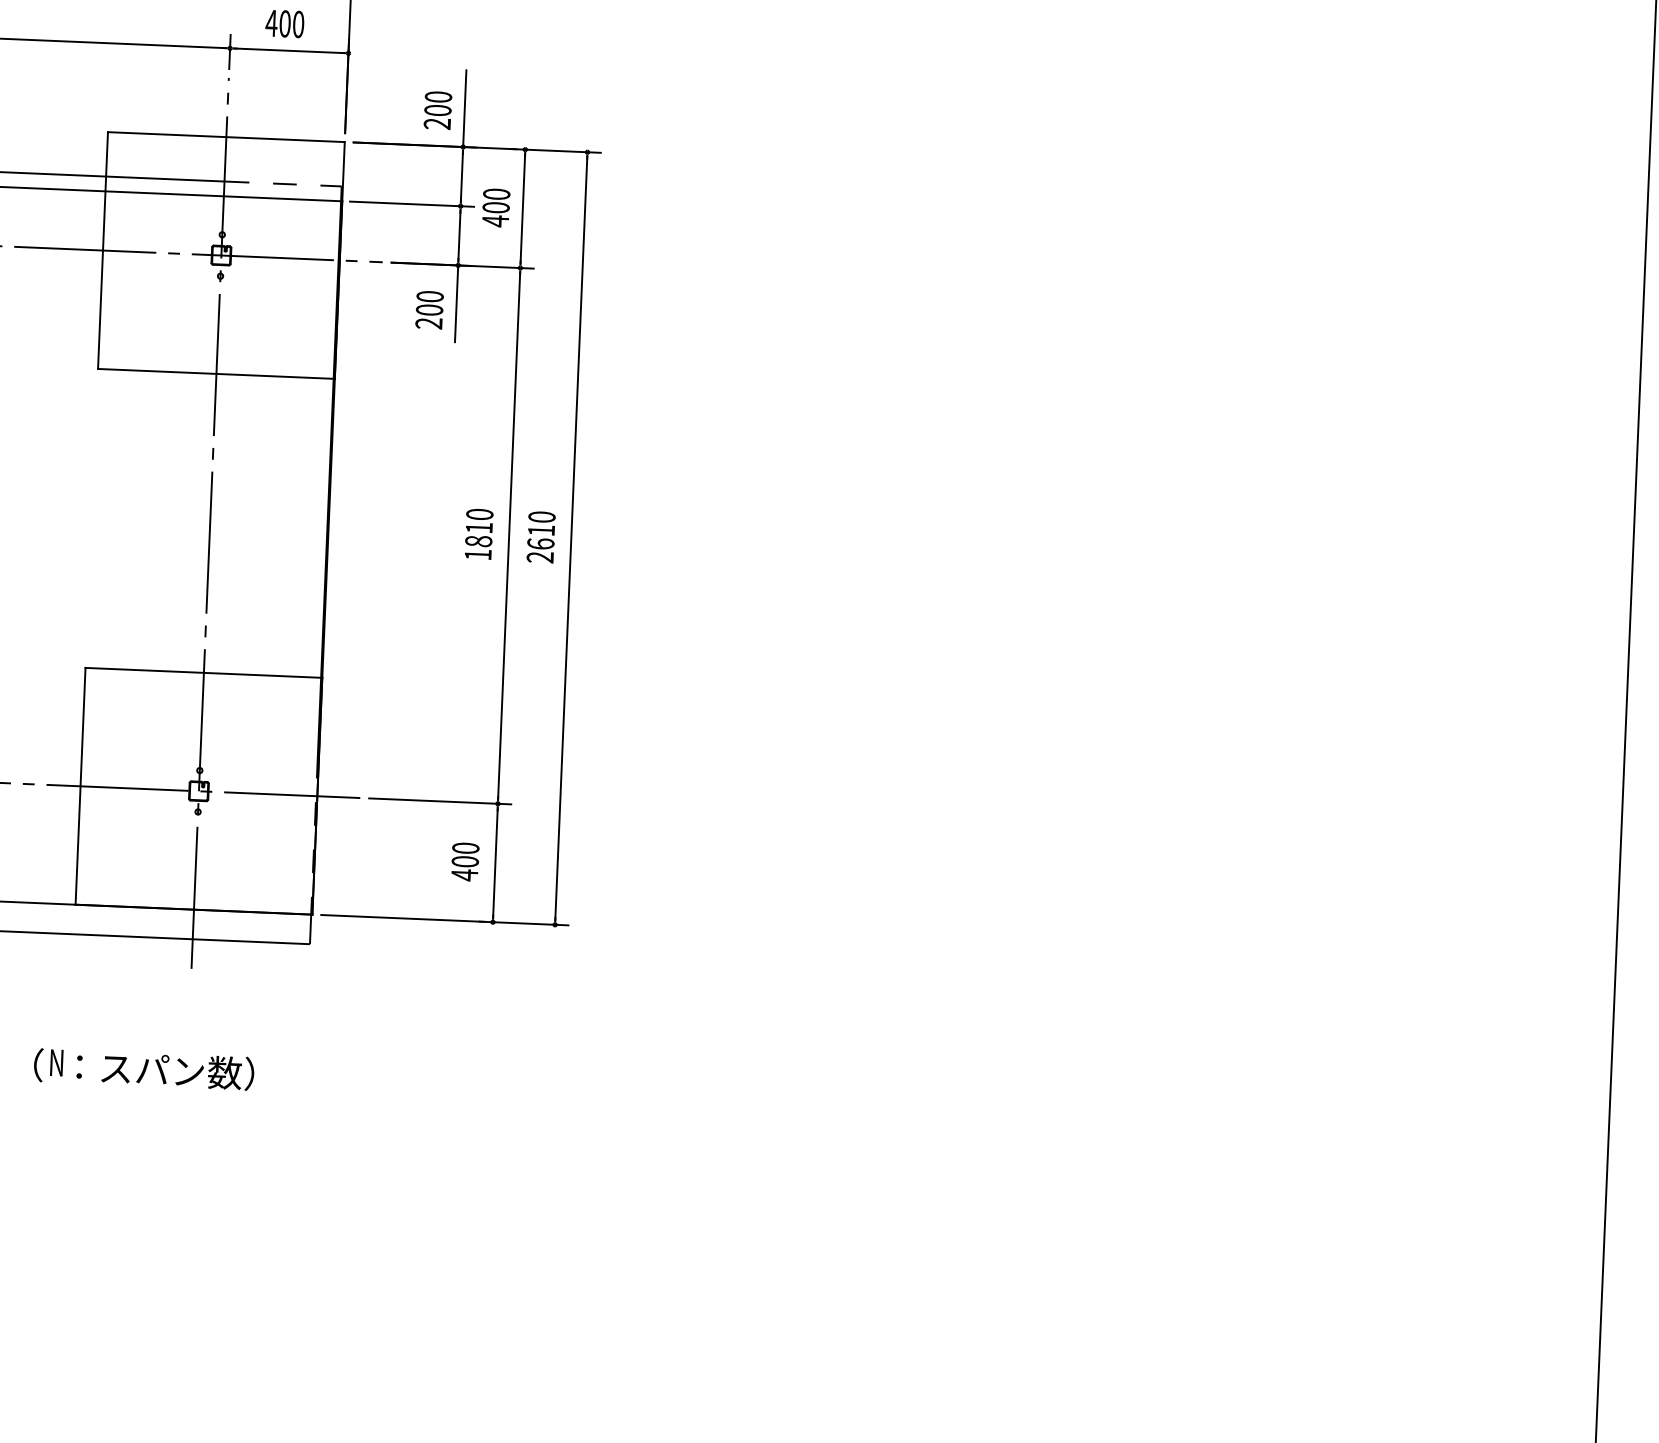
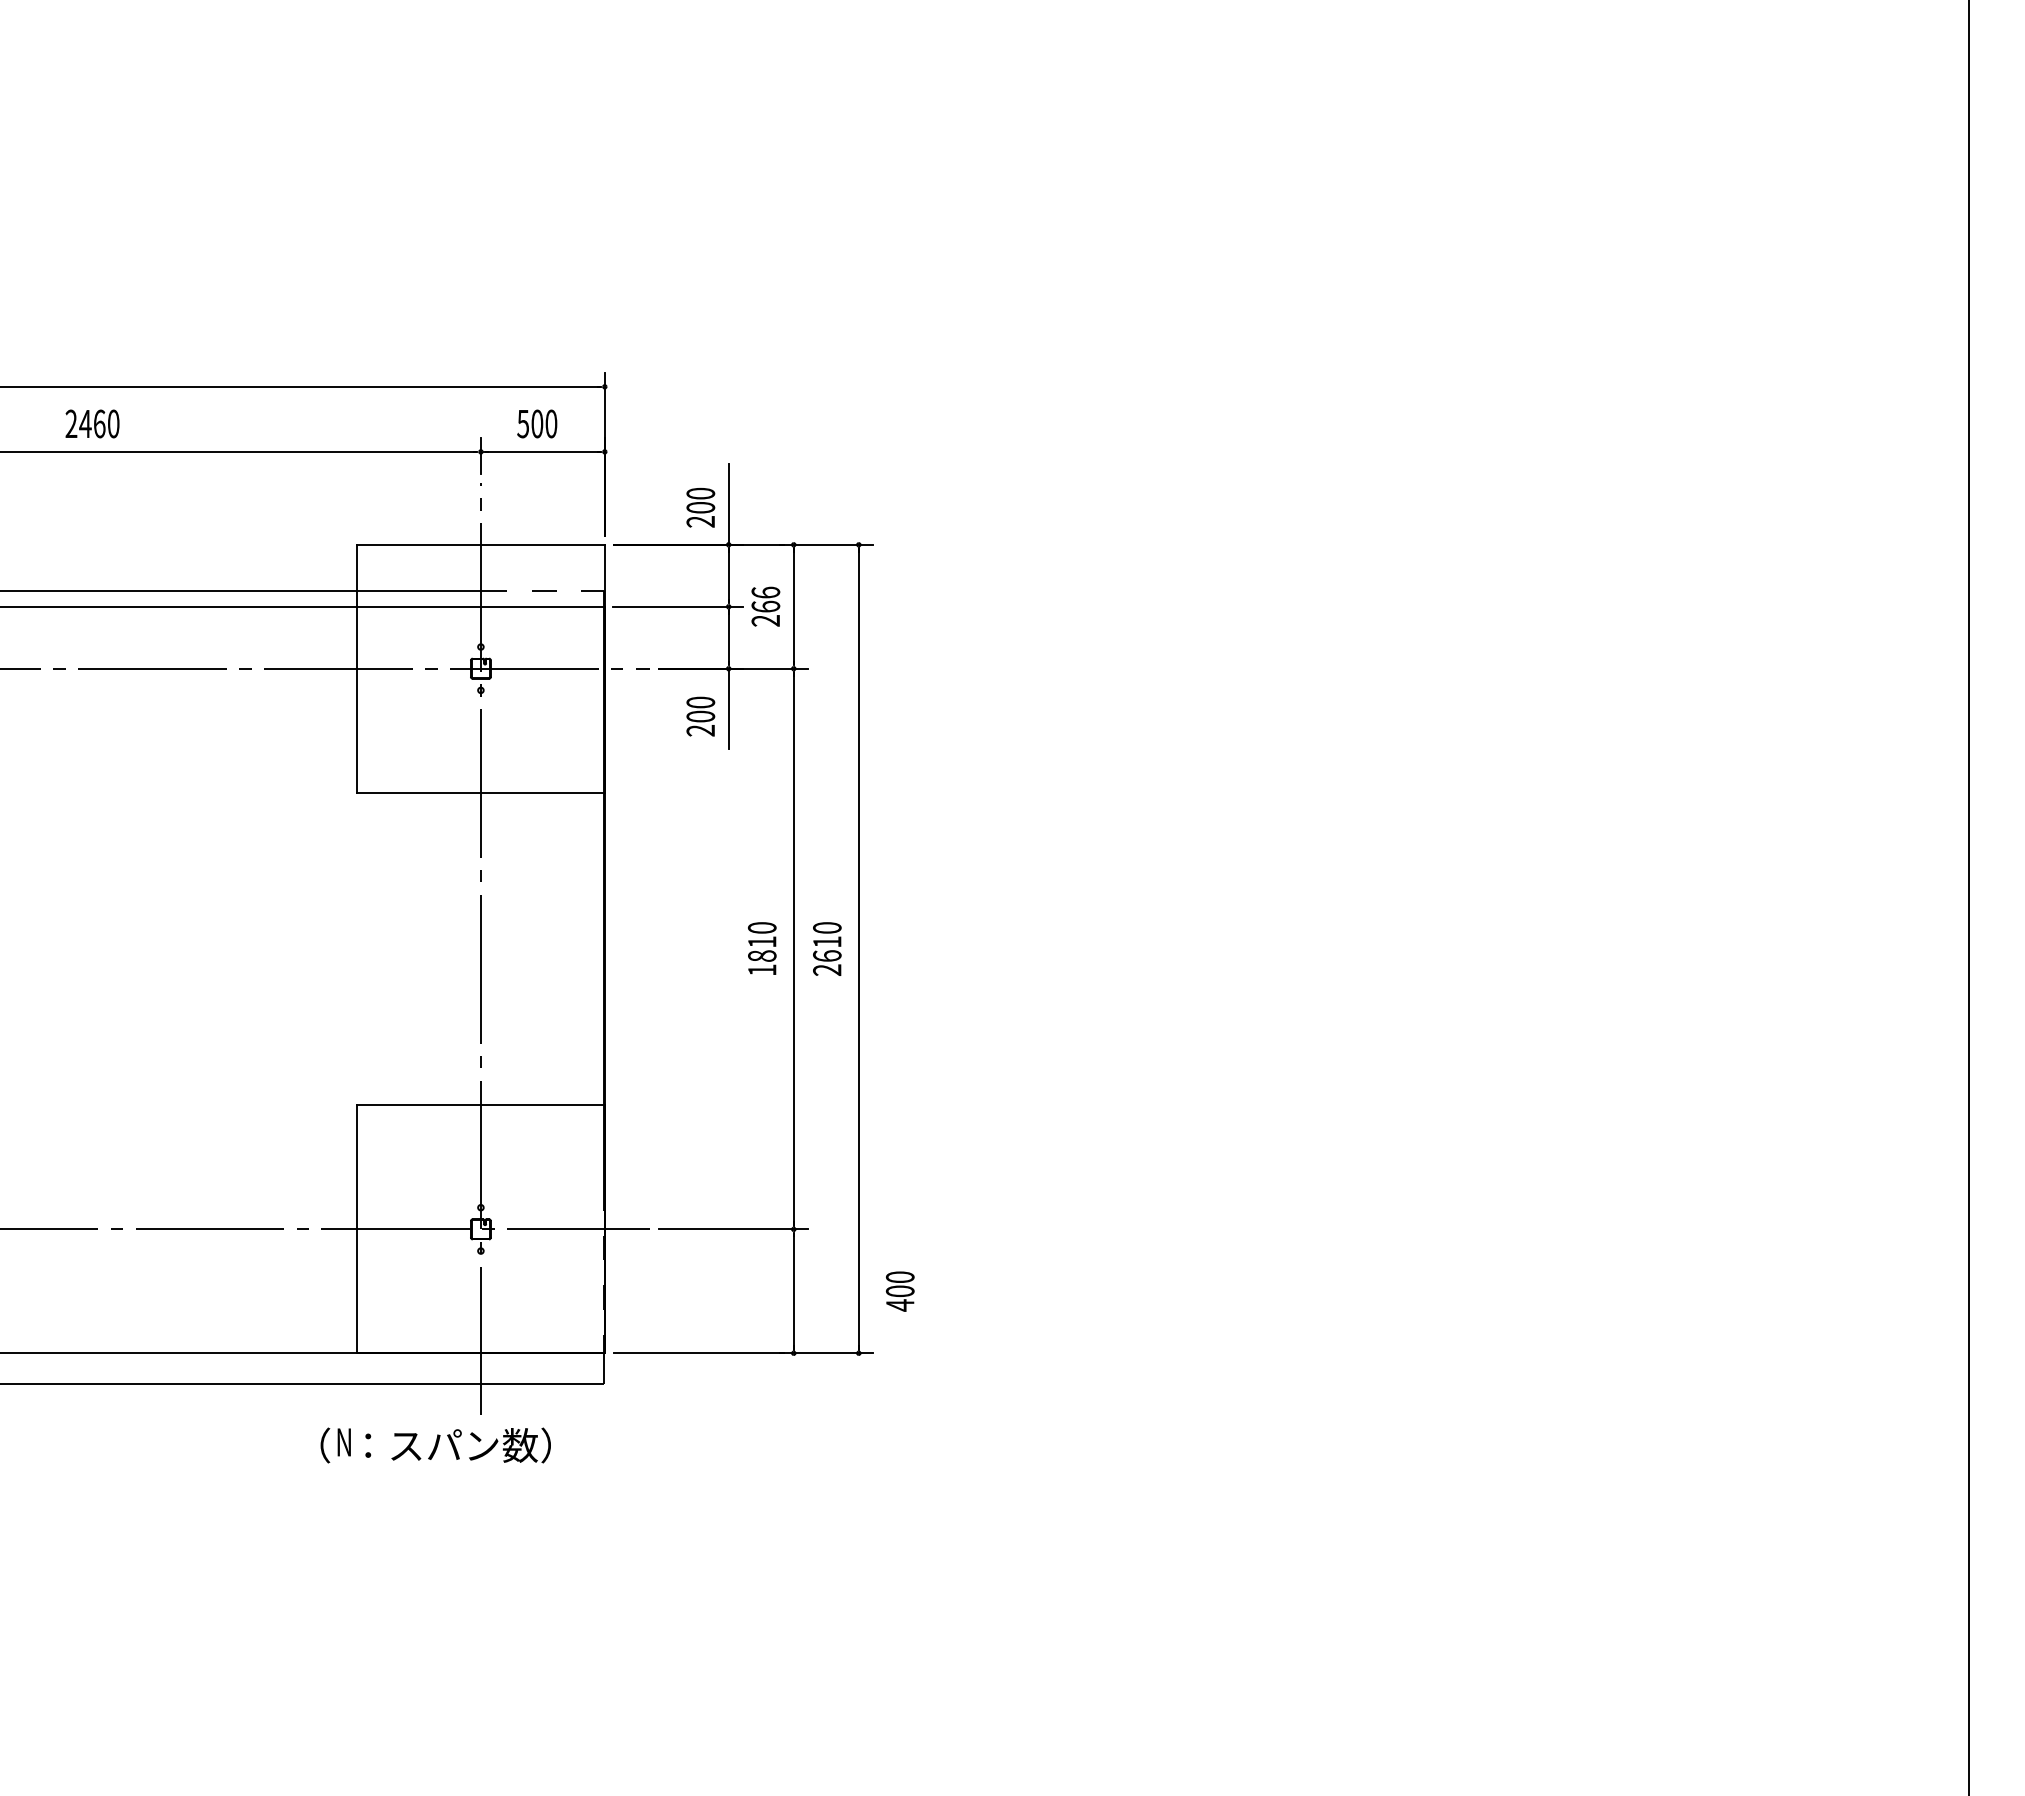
text: (270, 23) -> (522, 424), 400 -> 500
text: (495, 207) -> (765, 606), 400 -> 266
text: (464, 861) -> (899, 1291), moved
text: (143, 1069) -> (435, 1445), moved

